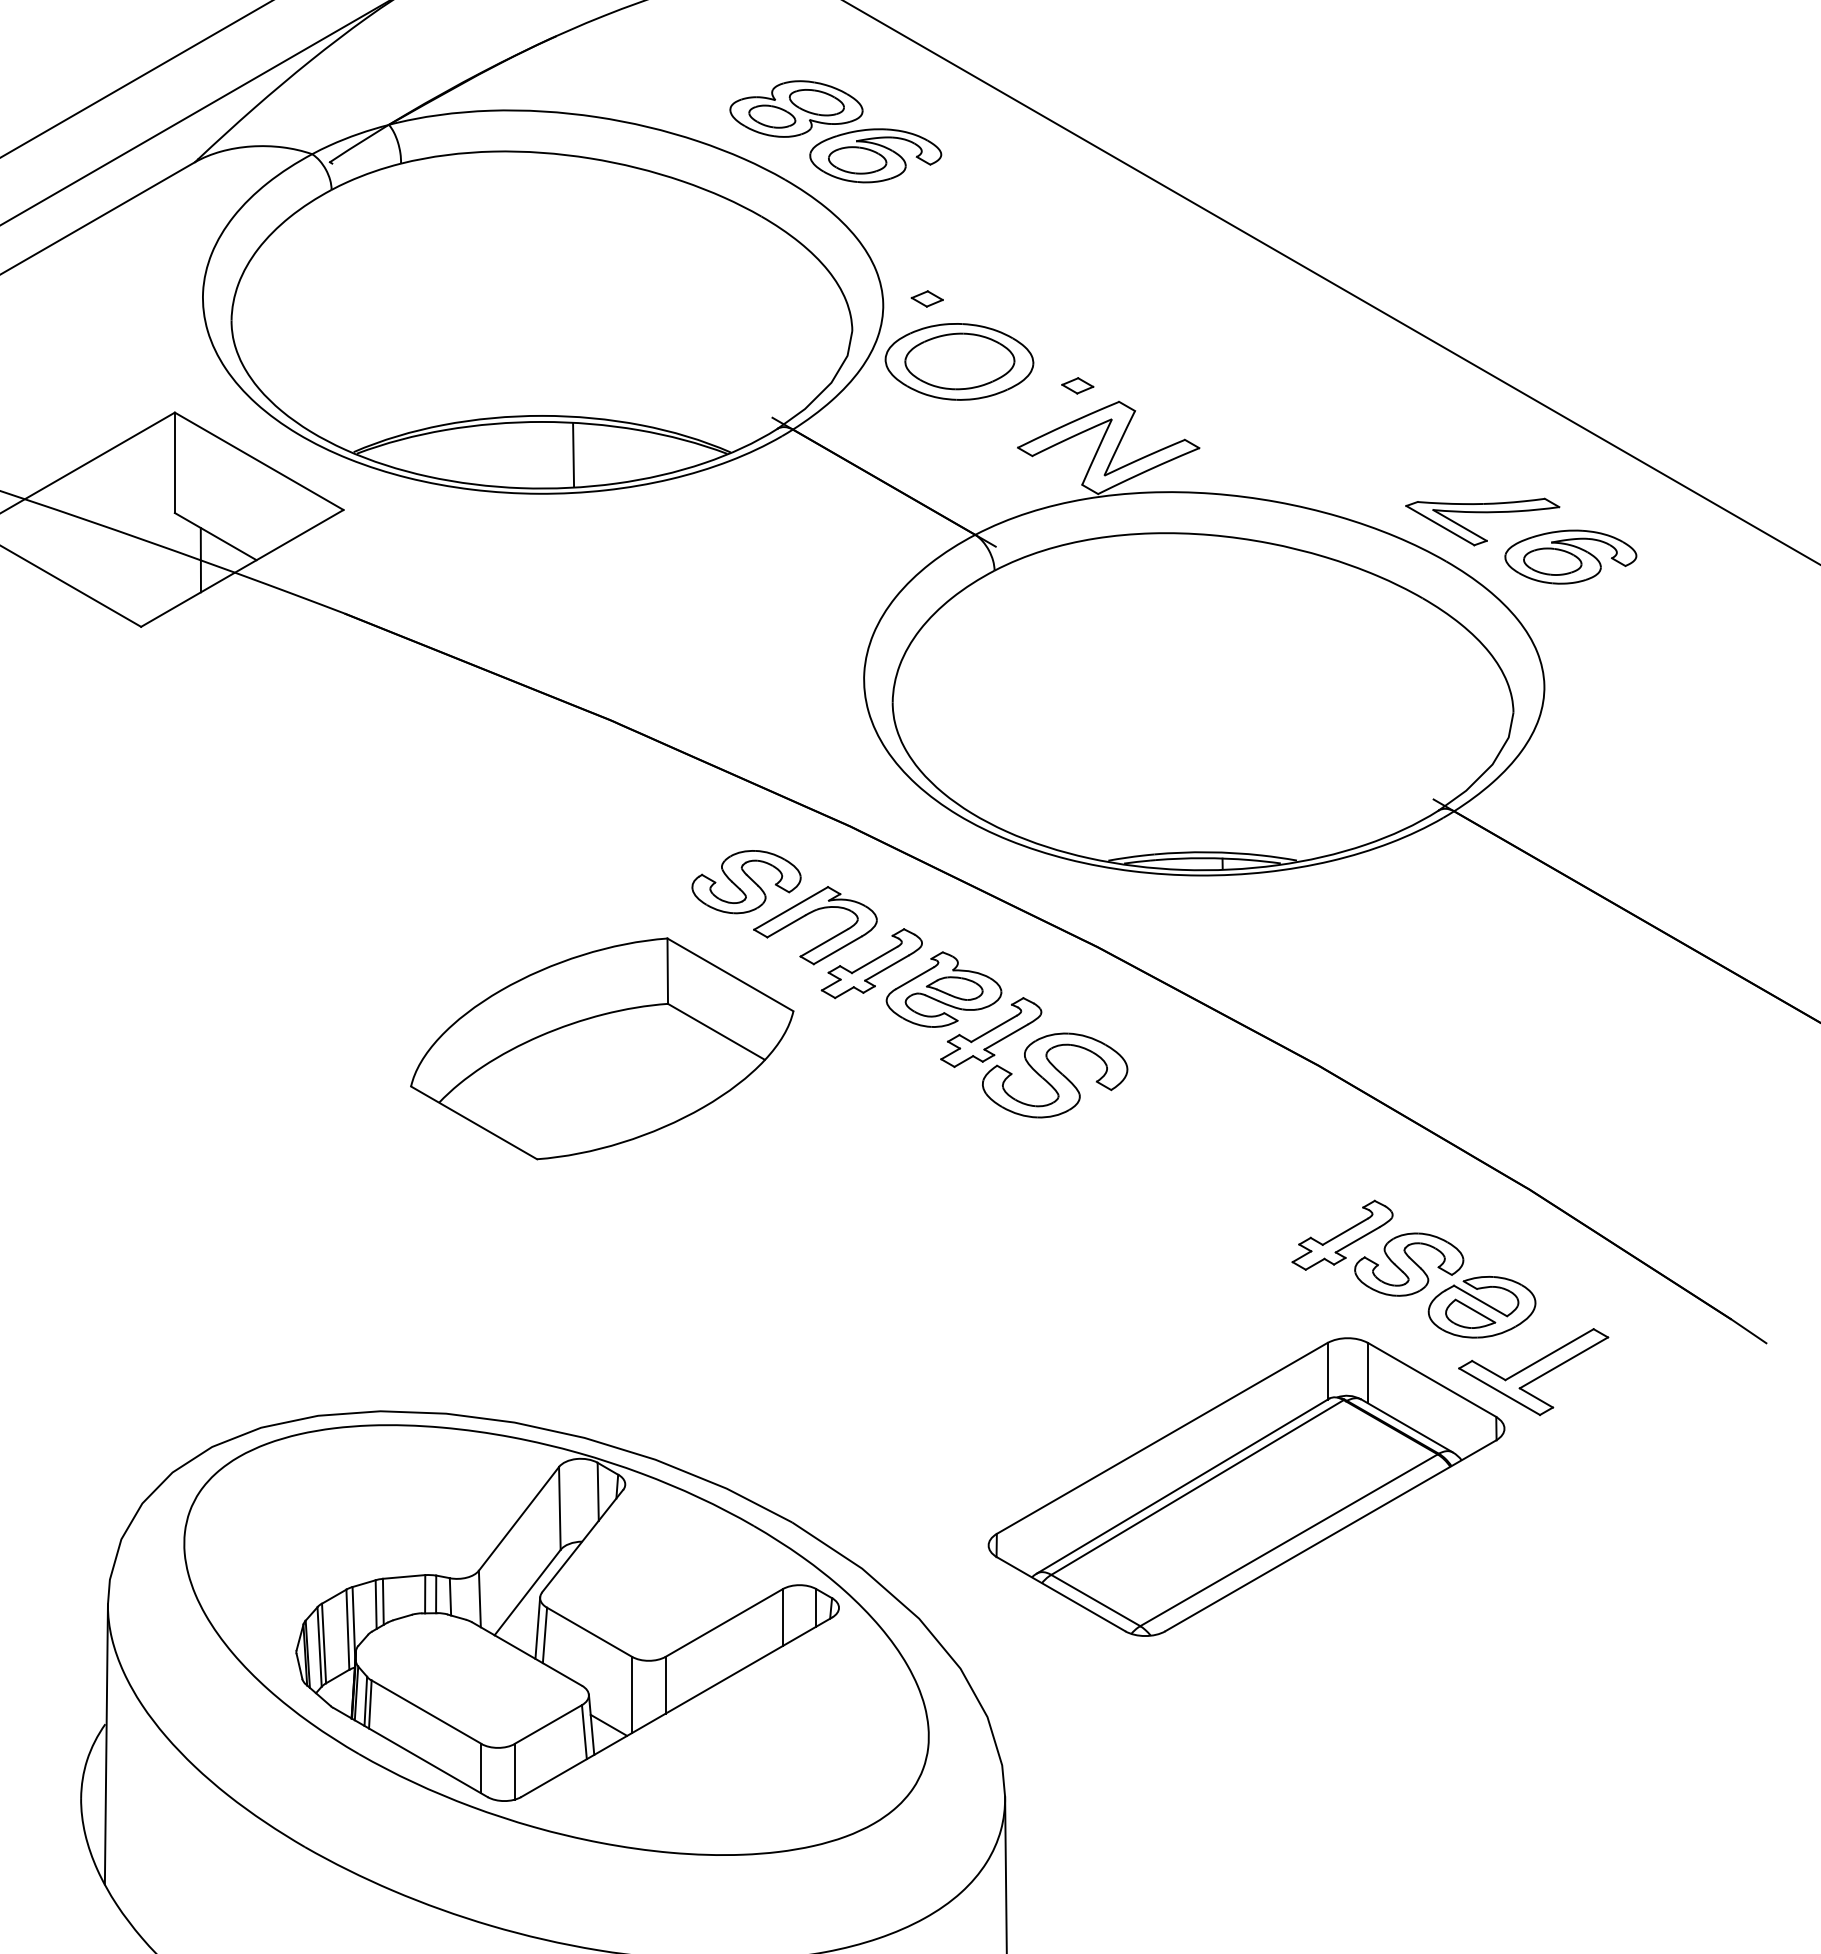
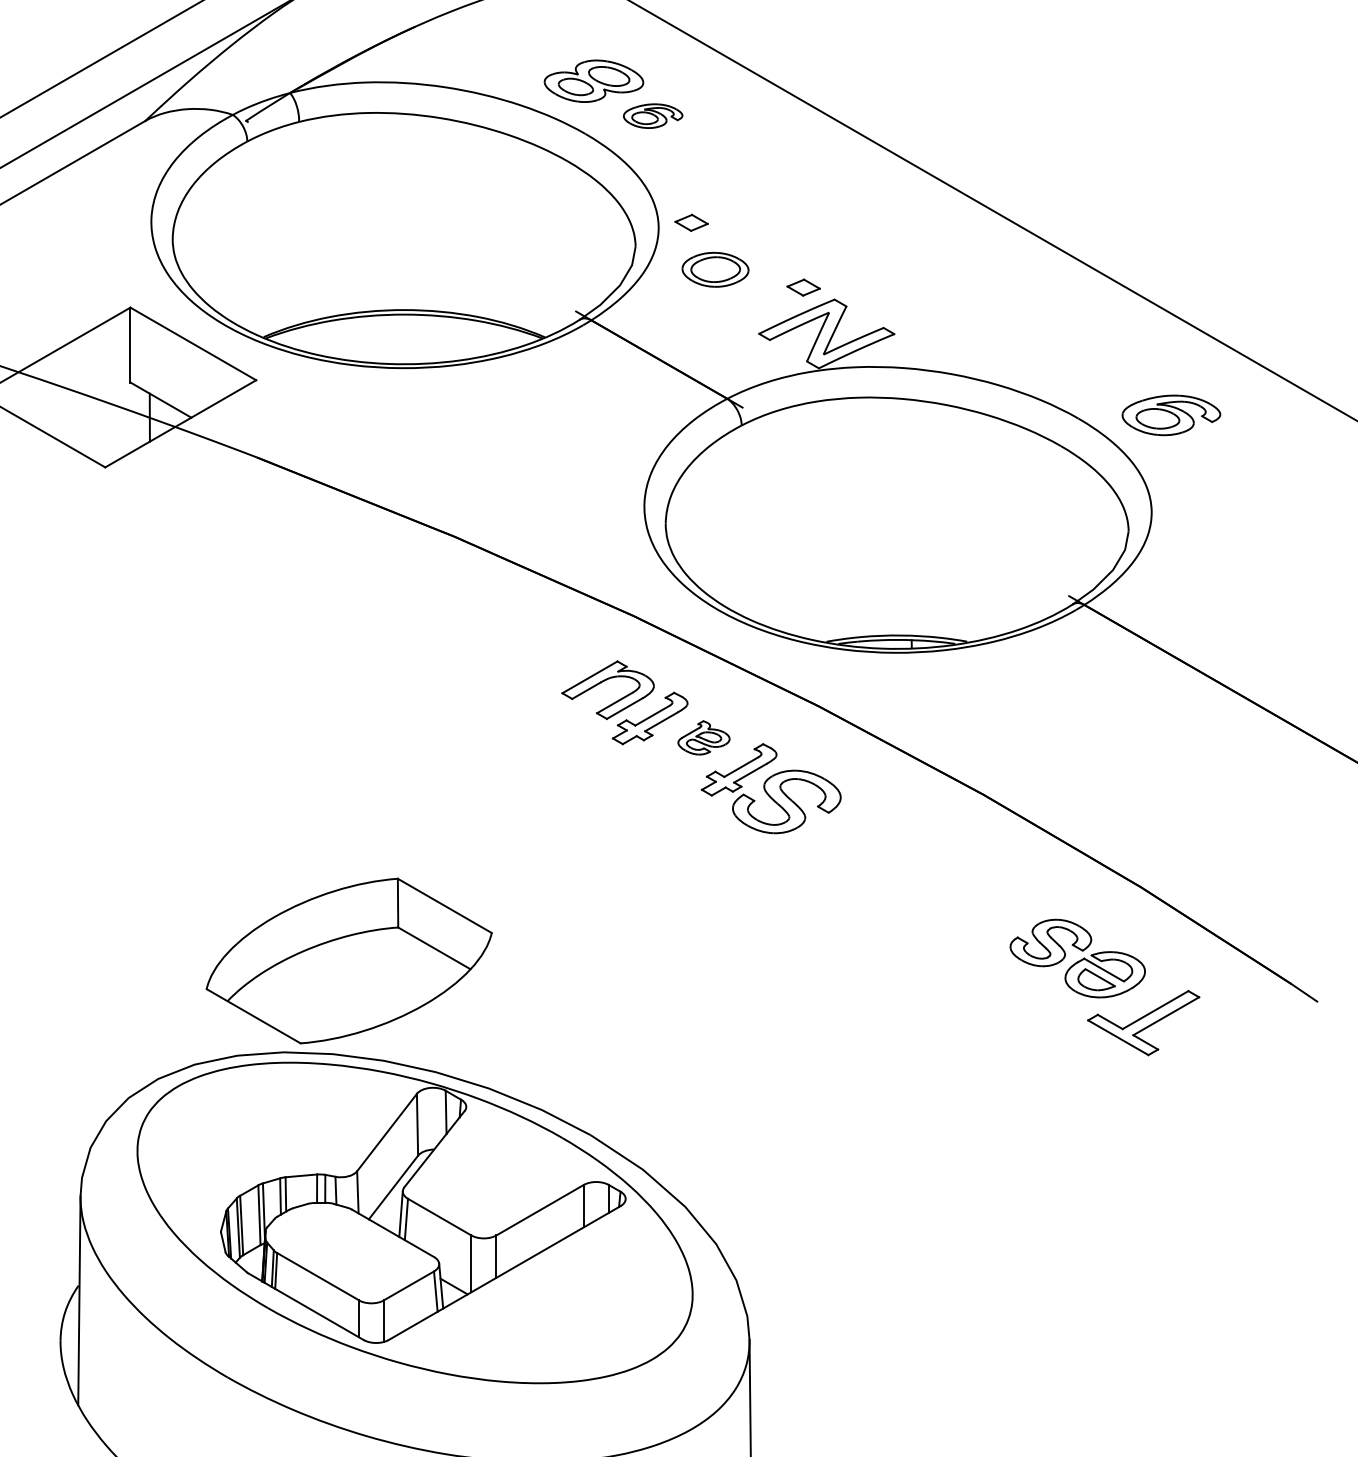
part: (875, 155) -> (652, 115), size x0.6
part: (926, 298) -> (690, 222), size x1.4
part: (959, 361) -> (715, 269), size x0.6
part: (1077, 385) -> (803, 287), size x1.4
line: (573, 454) -> (427, 338), removed
part: (1482, 513) -> (1105, 382), removed
part: (746, 882) -> (556, 658), removed
part: (943, 989) -> (703, 737), size x0.6
part: (602, 1048) -> (349, 960), moved
part: (1342, 1234) -> (1001, 920), removed
part: (1246, 1486) -> (929, 1108), removed

